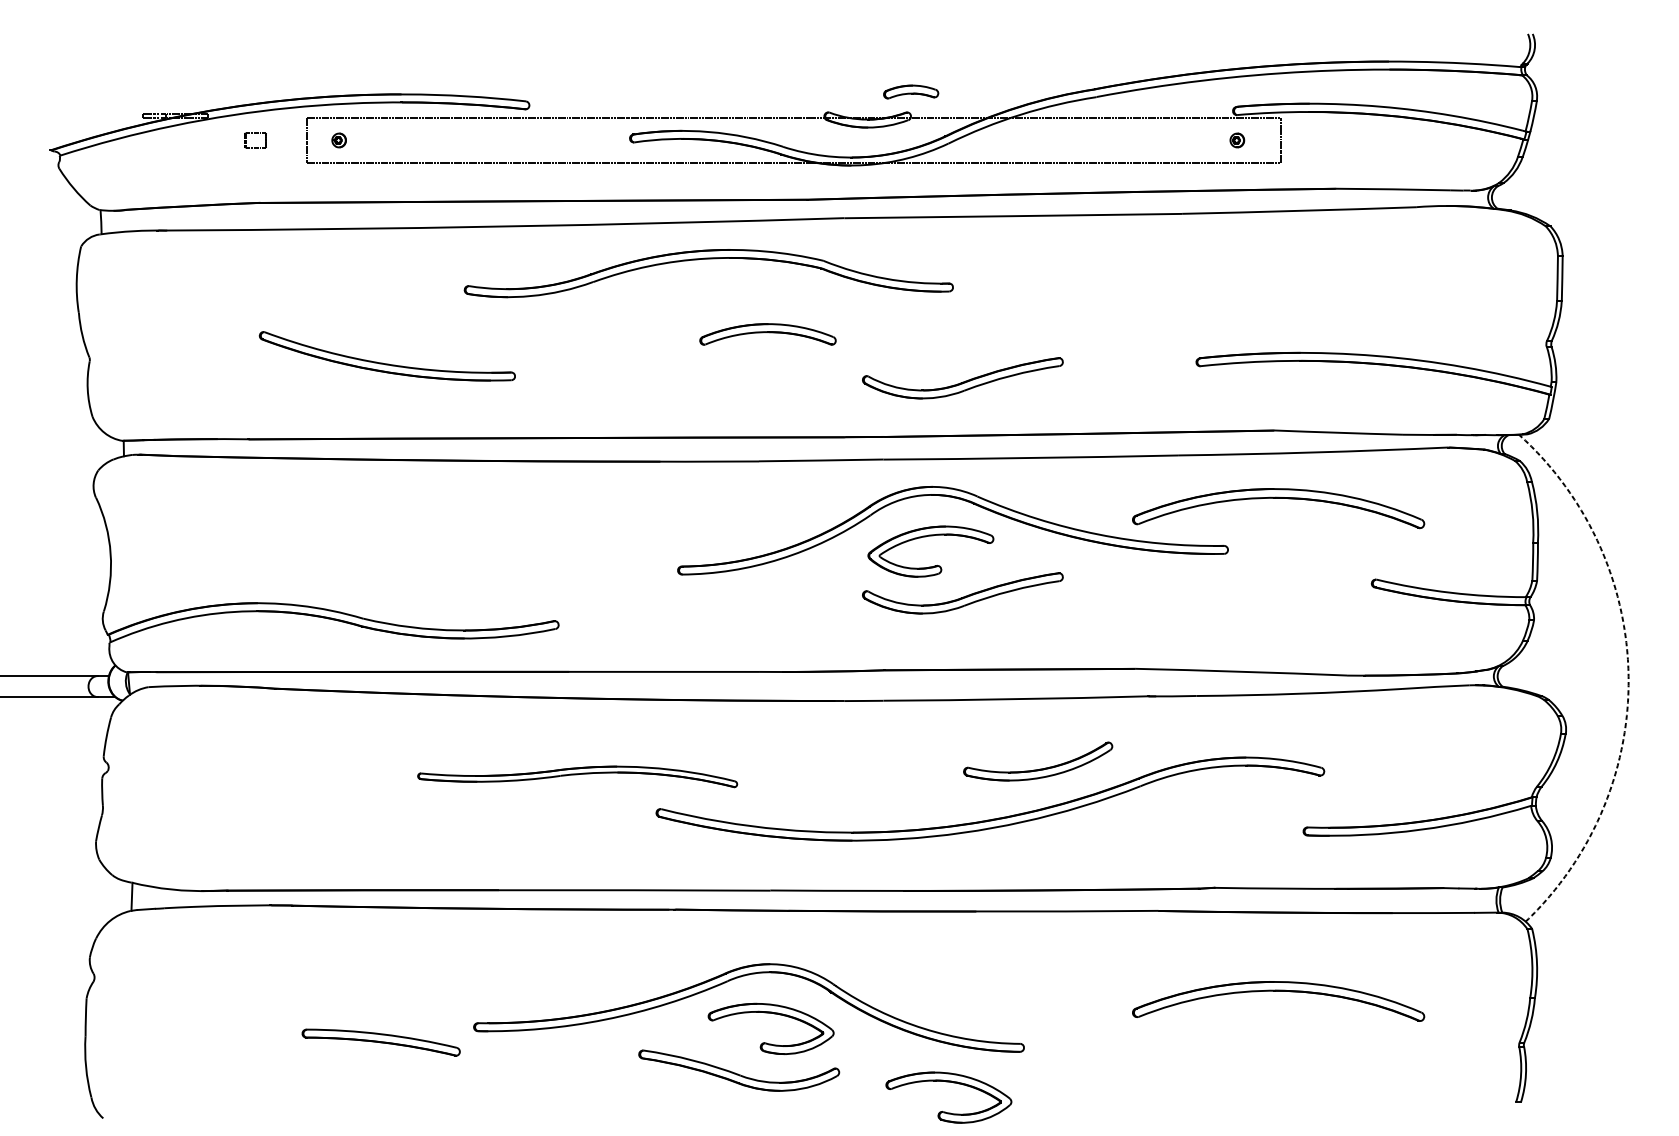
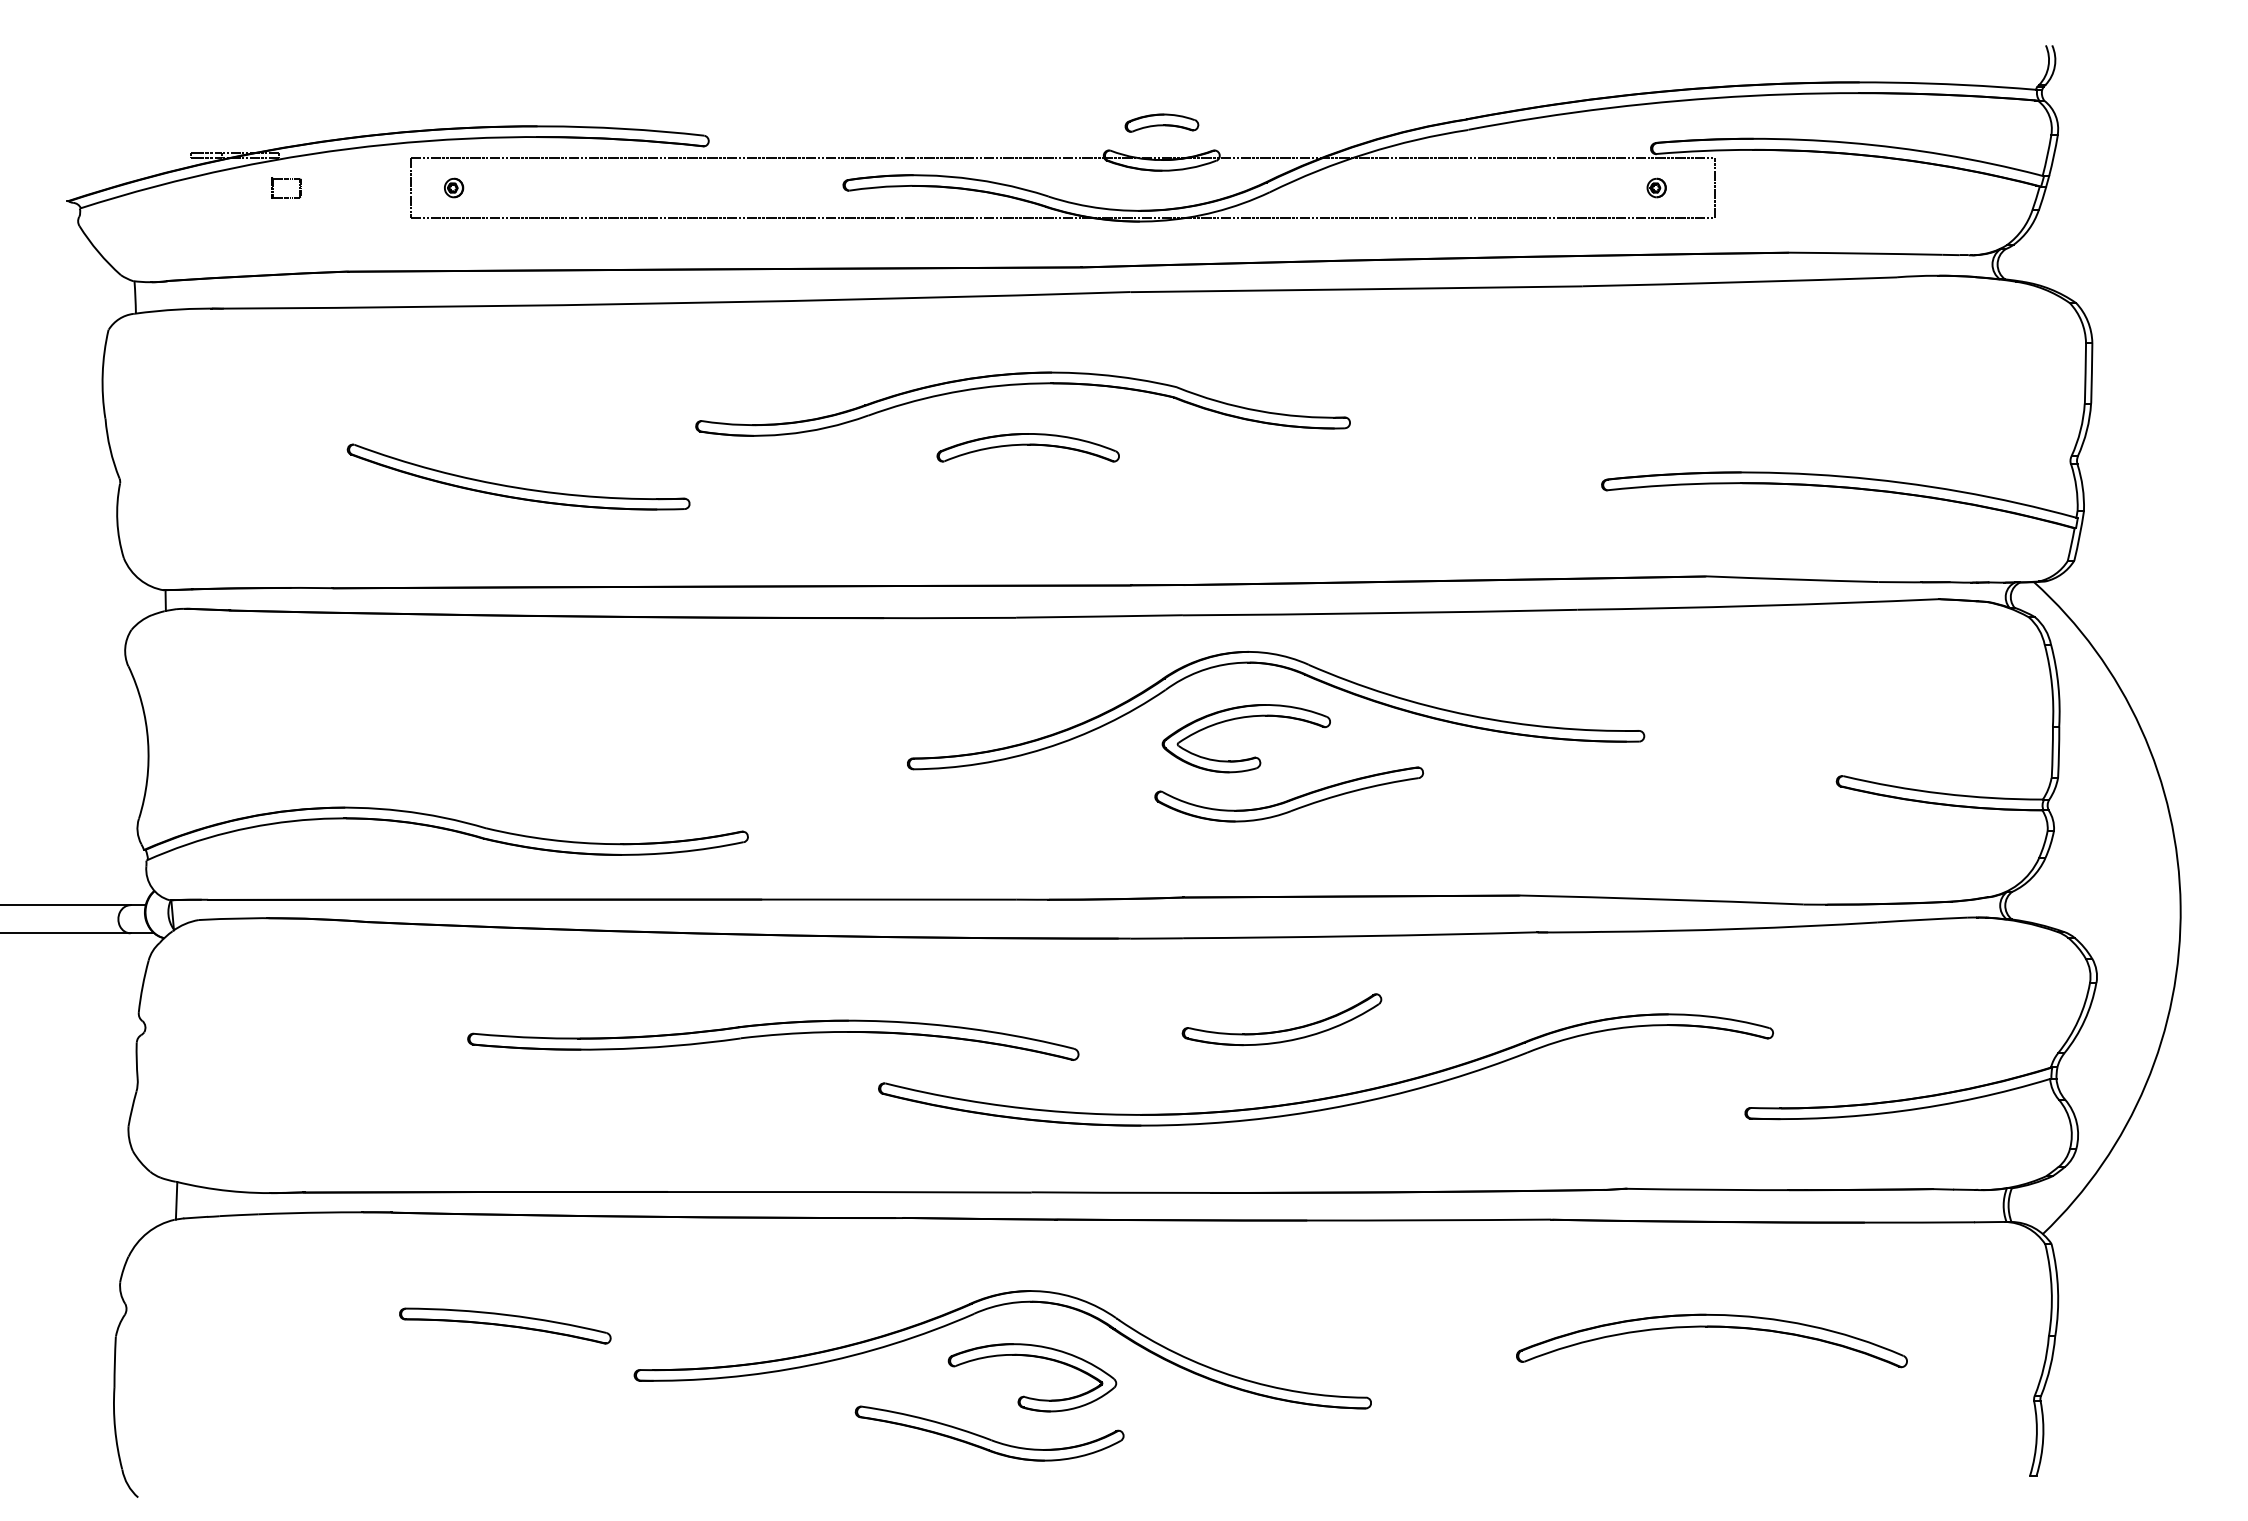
part: (910, 91) -> (1161, 122), moved
part: (255, 134) -> (286, 179), moved
part: (707, 259) -> (1021, 385), moved
part: (962, 378) -> (1288, 506), removed
part: (1278, 498) -> (1711, 667), removed
arc: (1628, 677) -> (2180, 906), dashed -> solid
part: (1039, 768) -> (1283, 1029), moved
part: (577, 776) -> (773, 1039), size x1.43
part: (381, 1042) -> (505, 1325), moved
part: (945, 1111) -> (1265, 1488), removed

